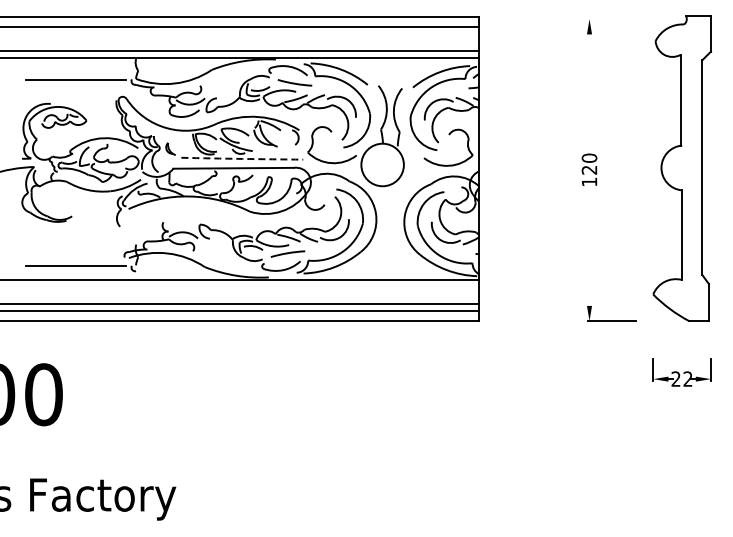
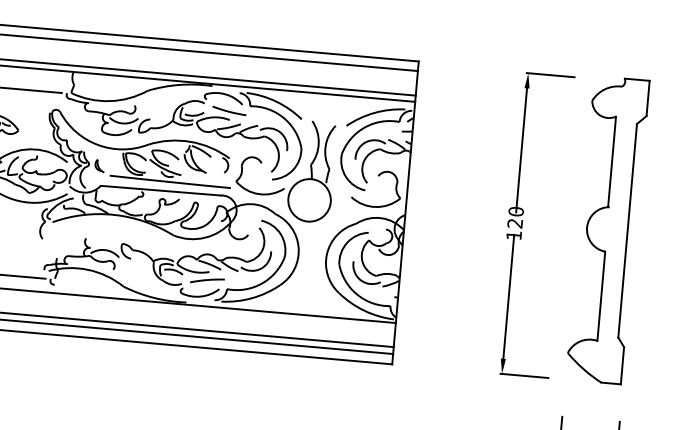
line: (611, 19) -> (550, 75), added
line: (589, 96) -> (521, 150), added
arc: (242, 158) -> (170, 181), dashed -> solid
line: (589, 243) -> (508, 296), added

